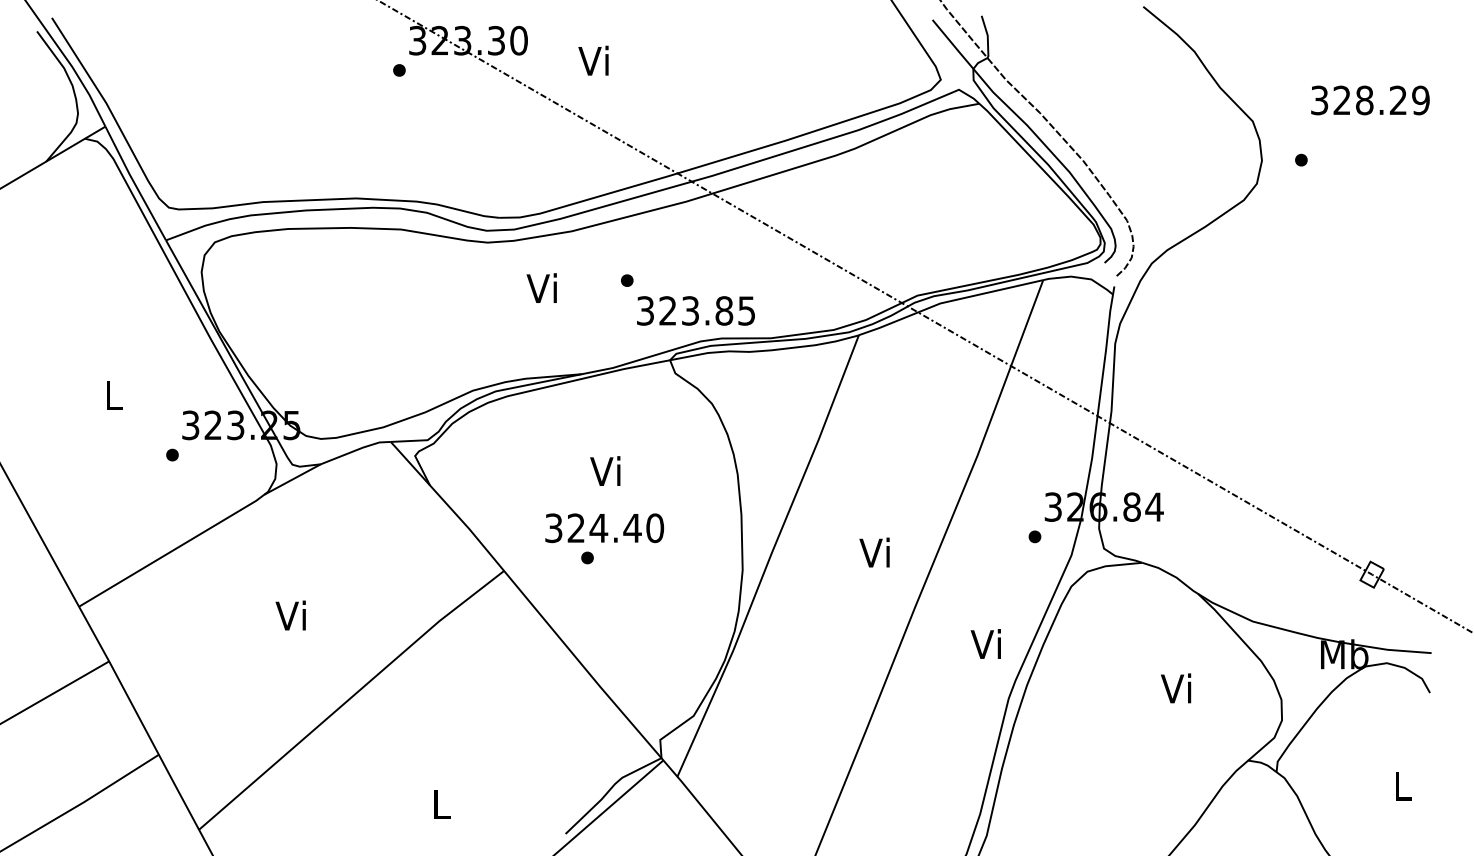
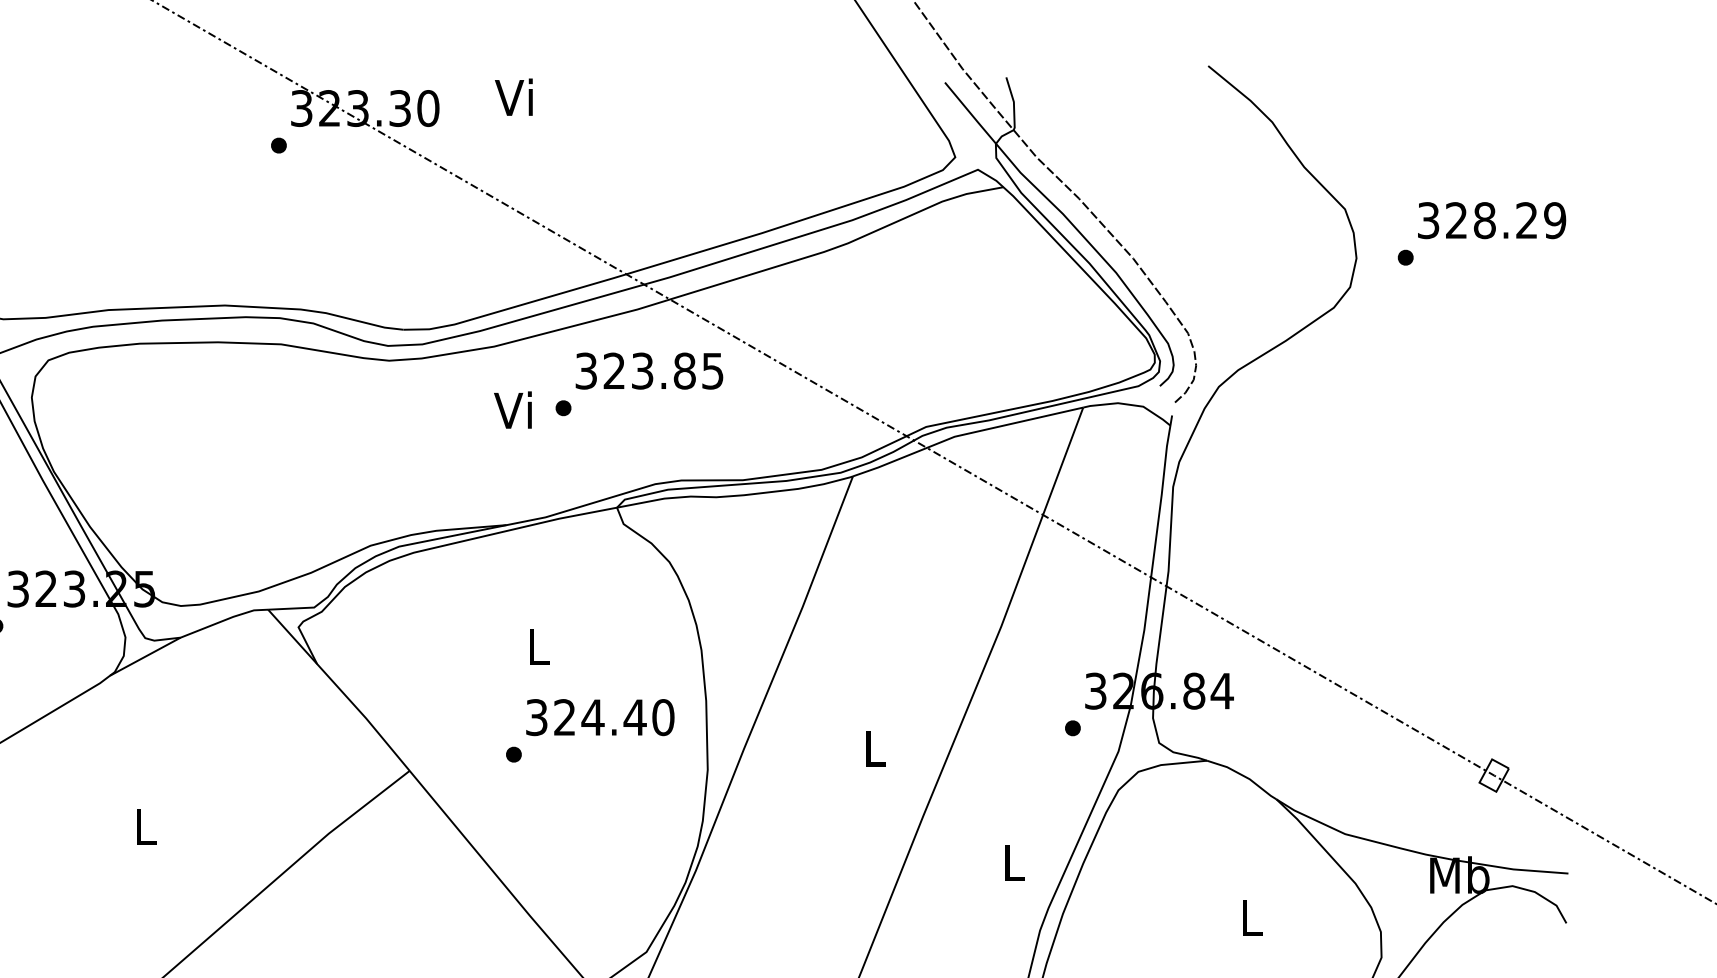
text: (593, 60) -> (513, 96), moved
text: (1370, 100) -> (1492, 220), moved
text: (541, 287) -> (512, 409), moved
text: (695, 310) -> (648, 370), moved
text: (605, 470) -> (536, 645), Vi -> L
text: (604, 528) -> (600, 717), moved
text: (874, 552) -> (872, 747), Vi -> L
text: (290, 615) -> (142, 826), Vi -> L
text: (985, 643) -> (1011, 861), Vi -> L
text: (1176, 688) -> (1249, 917), Vi -> L

